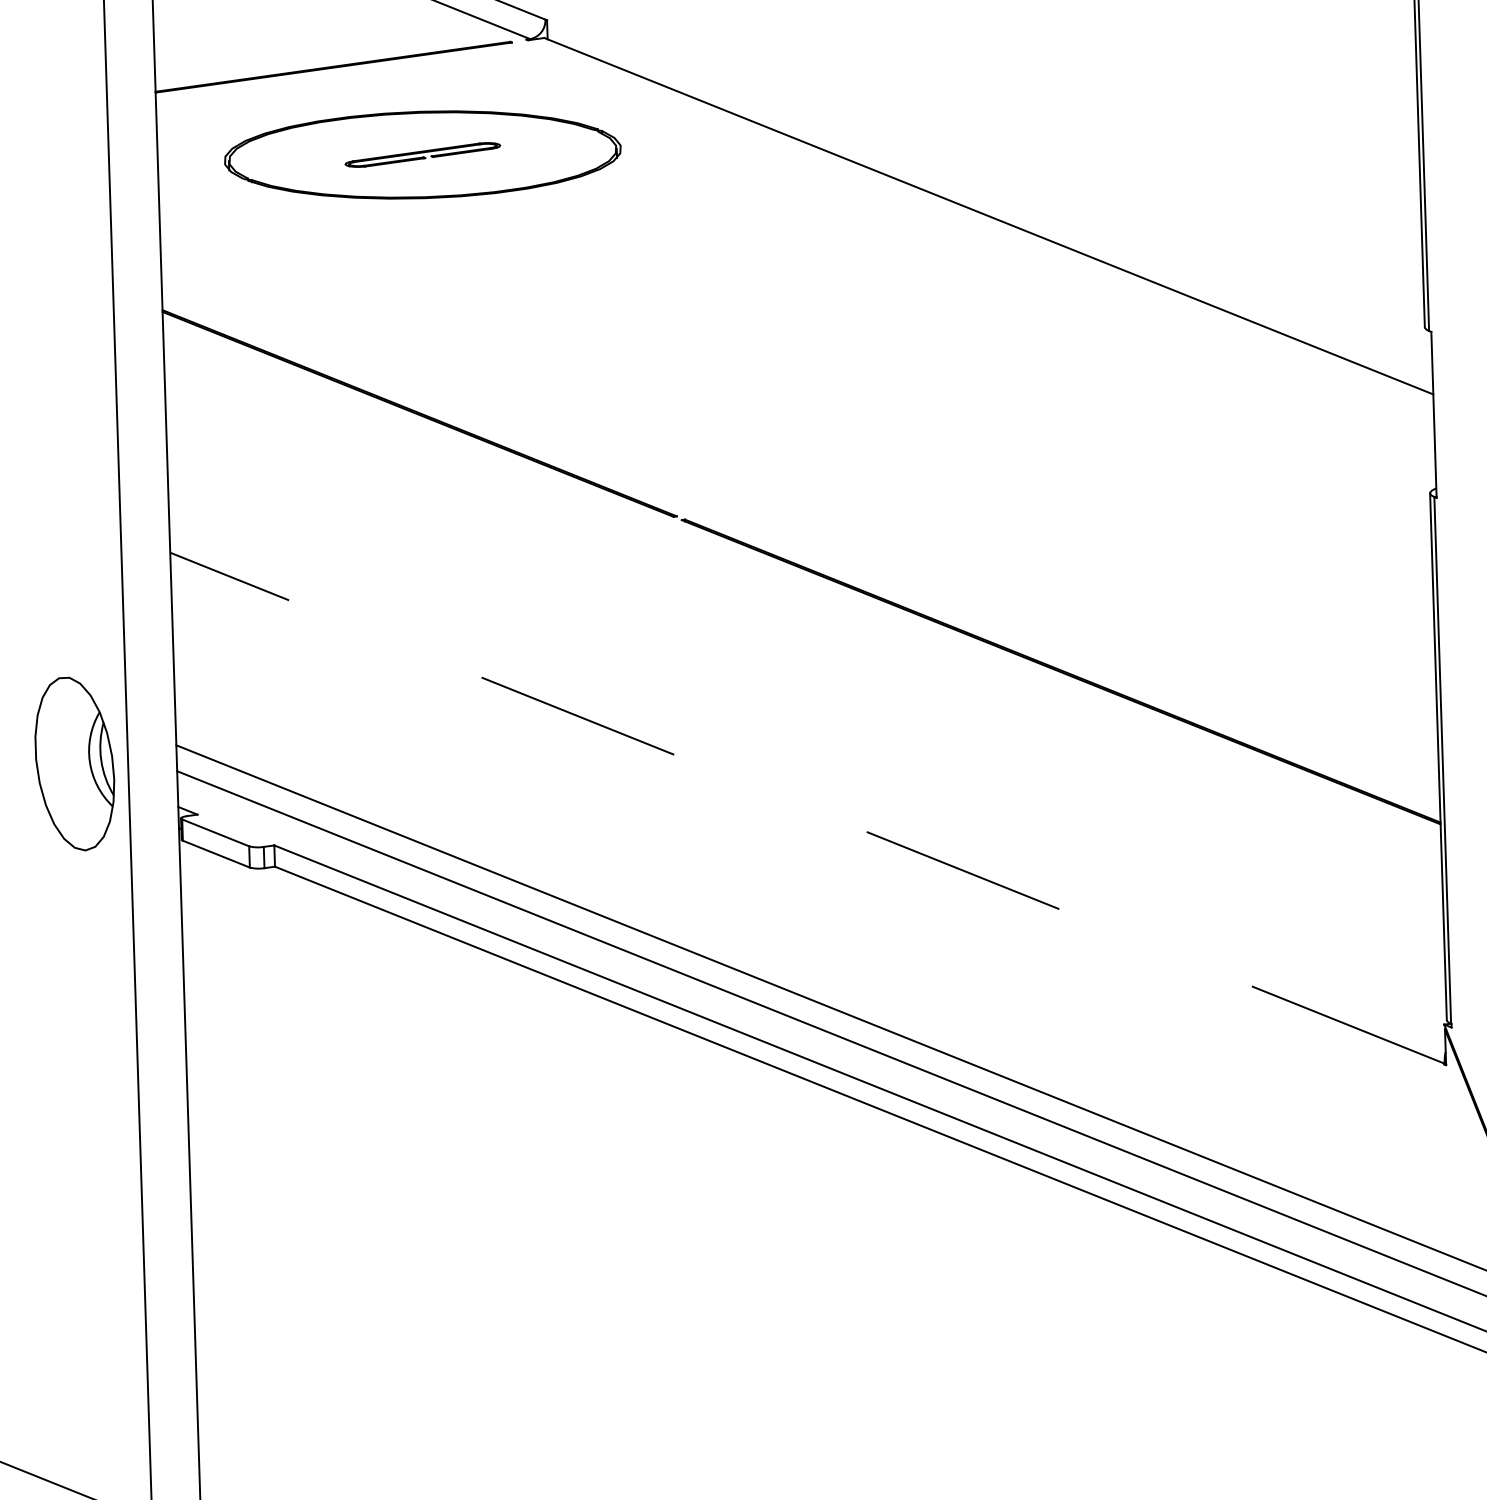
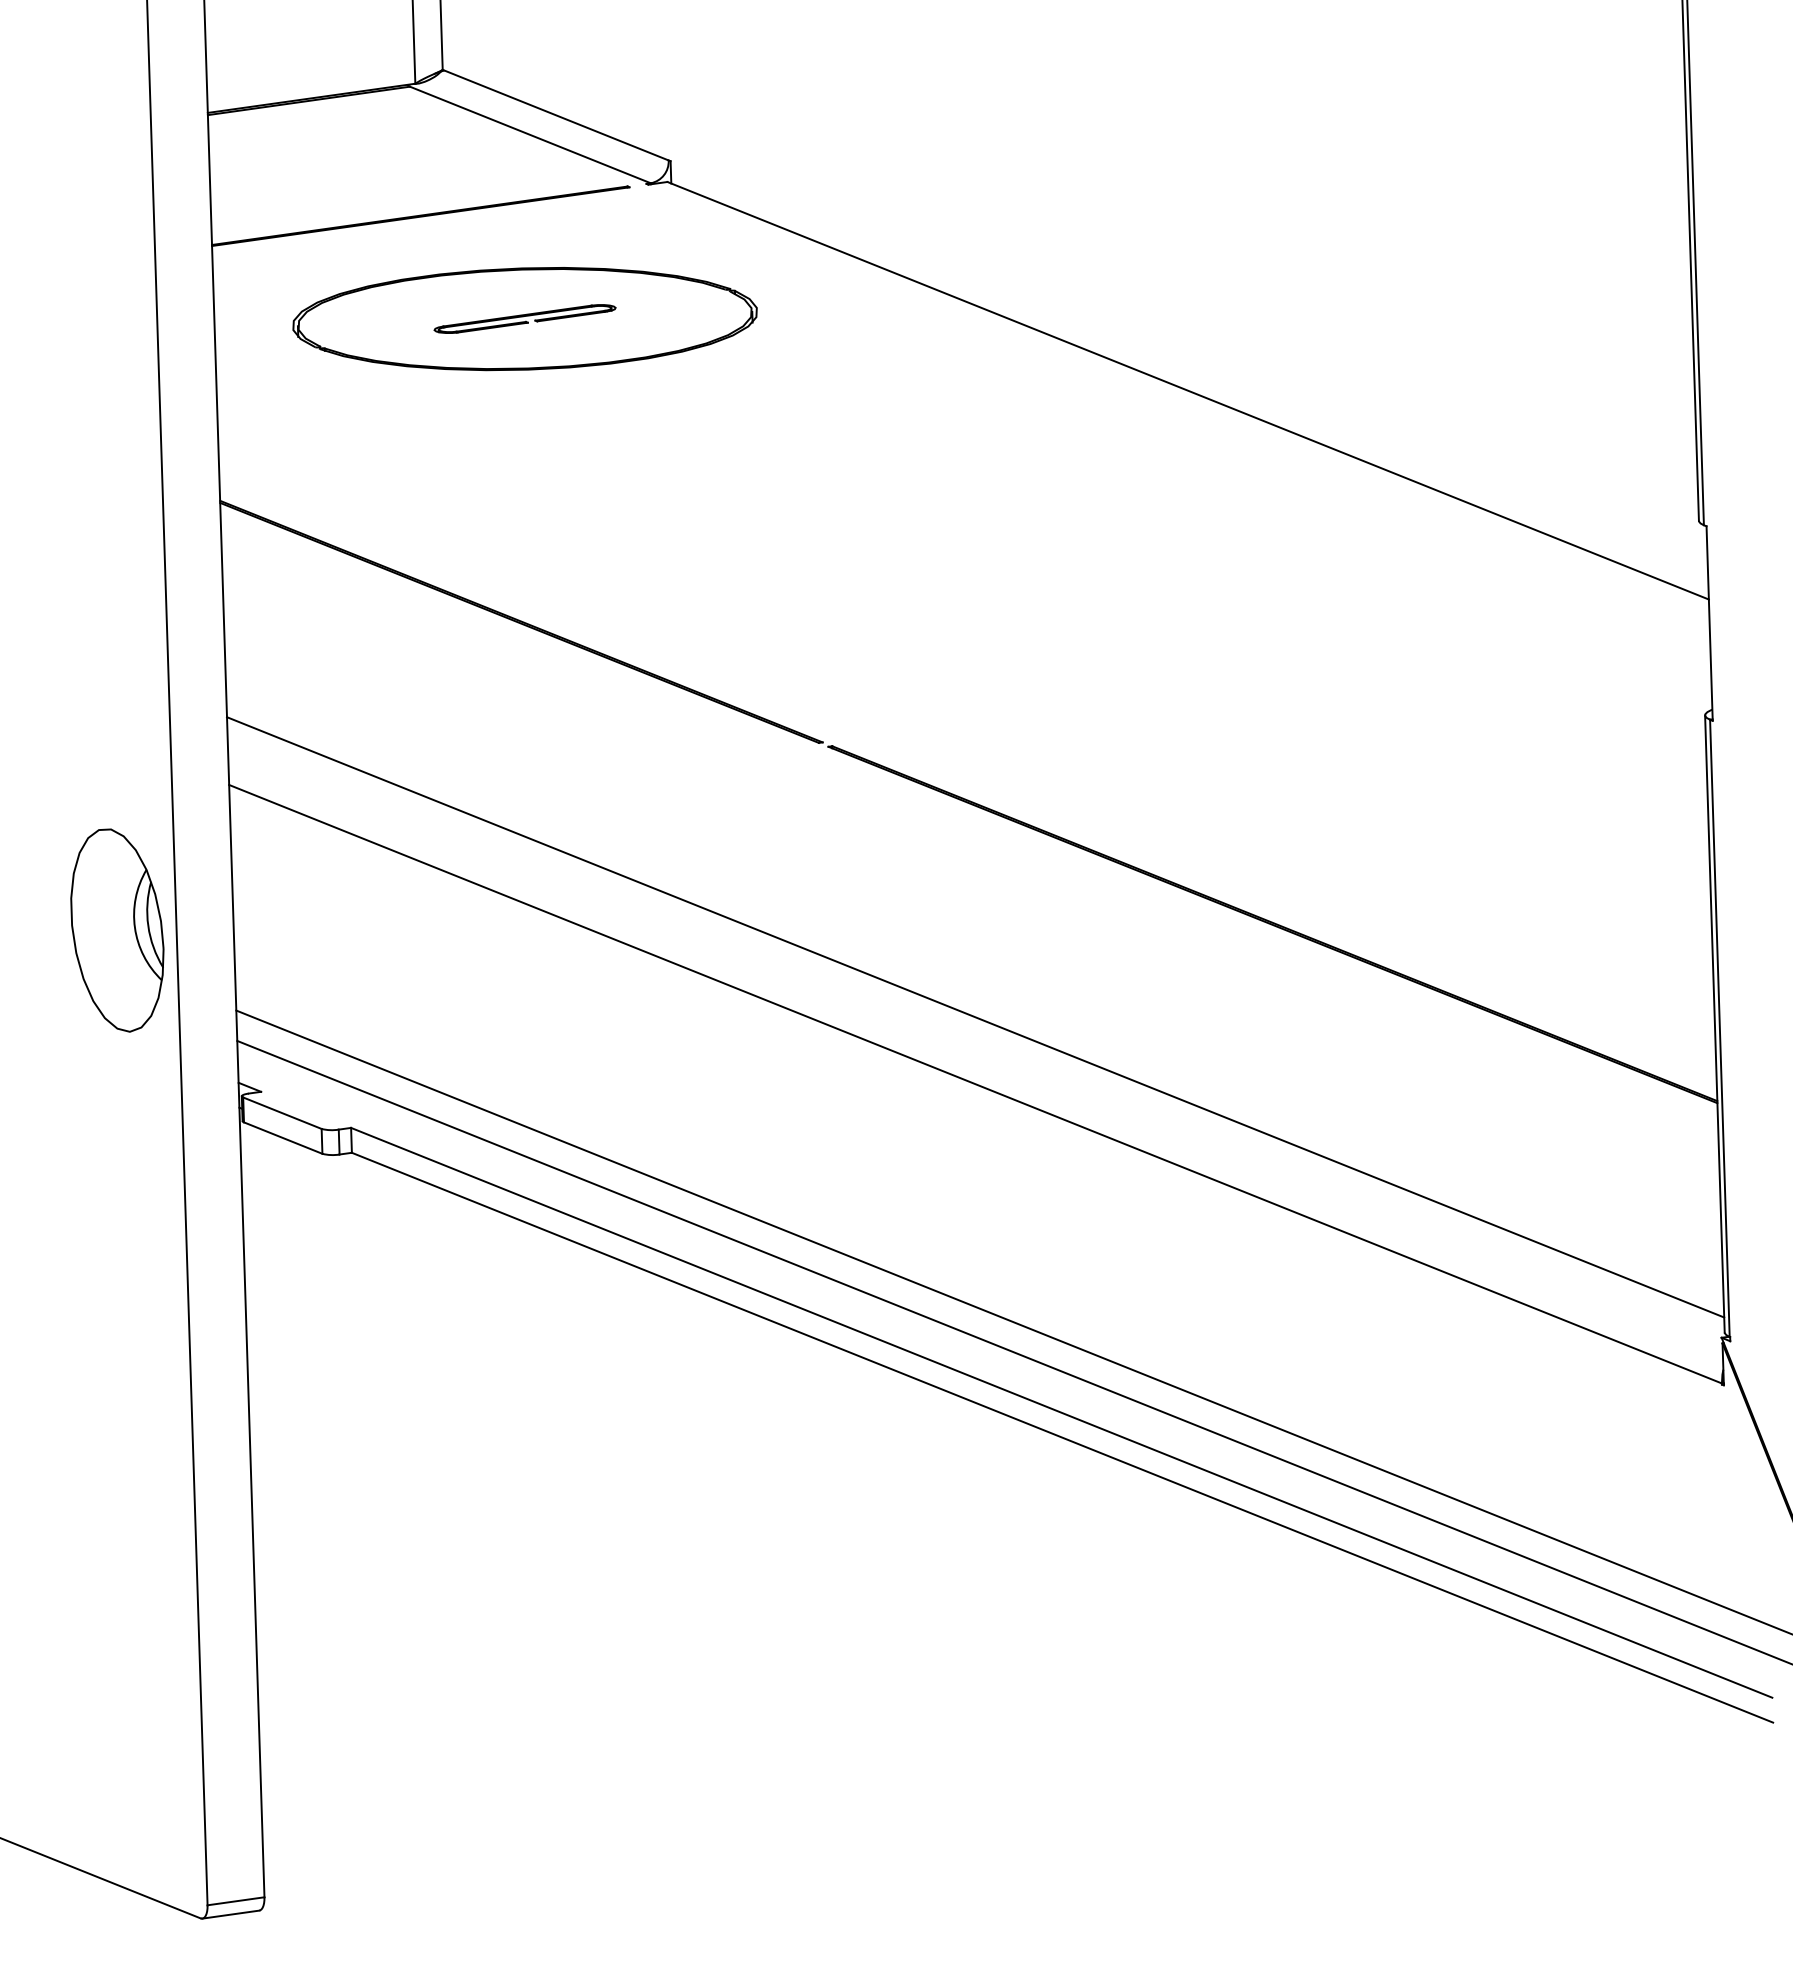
line: (807, 751) -> (975, 1017), added
part: (74, 764) -> (117, 930), moved
line: (807, 808) -> (975, 1084), dashed -> solid

